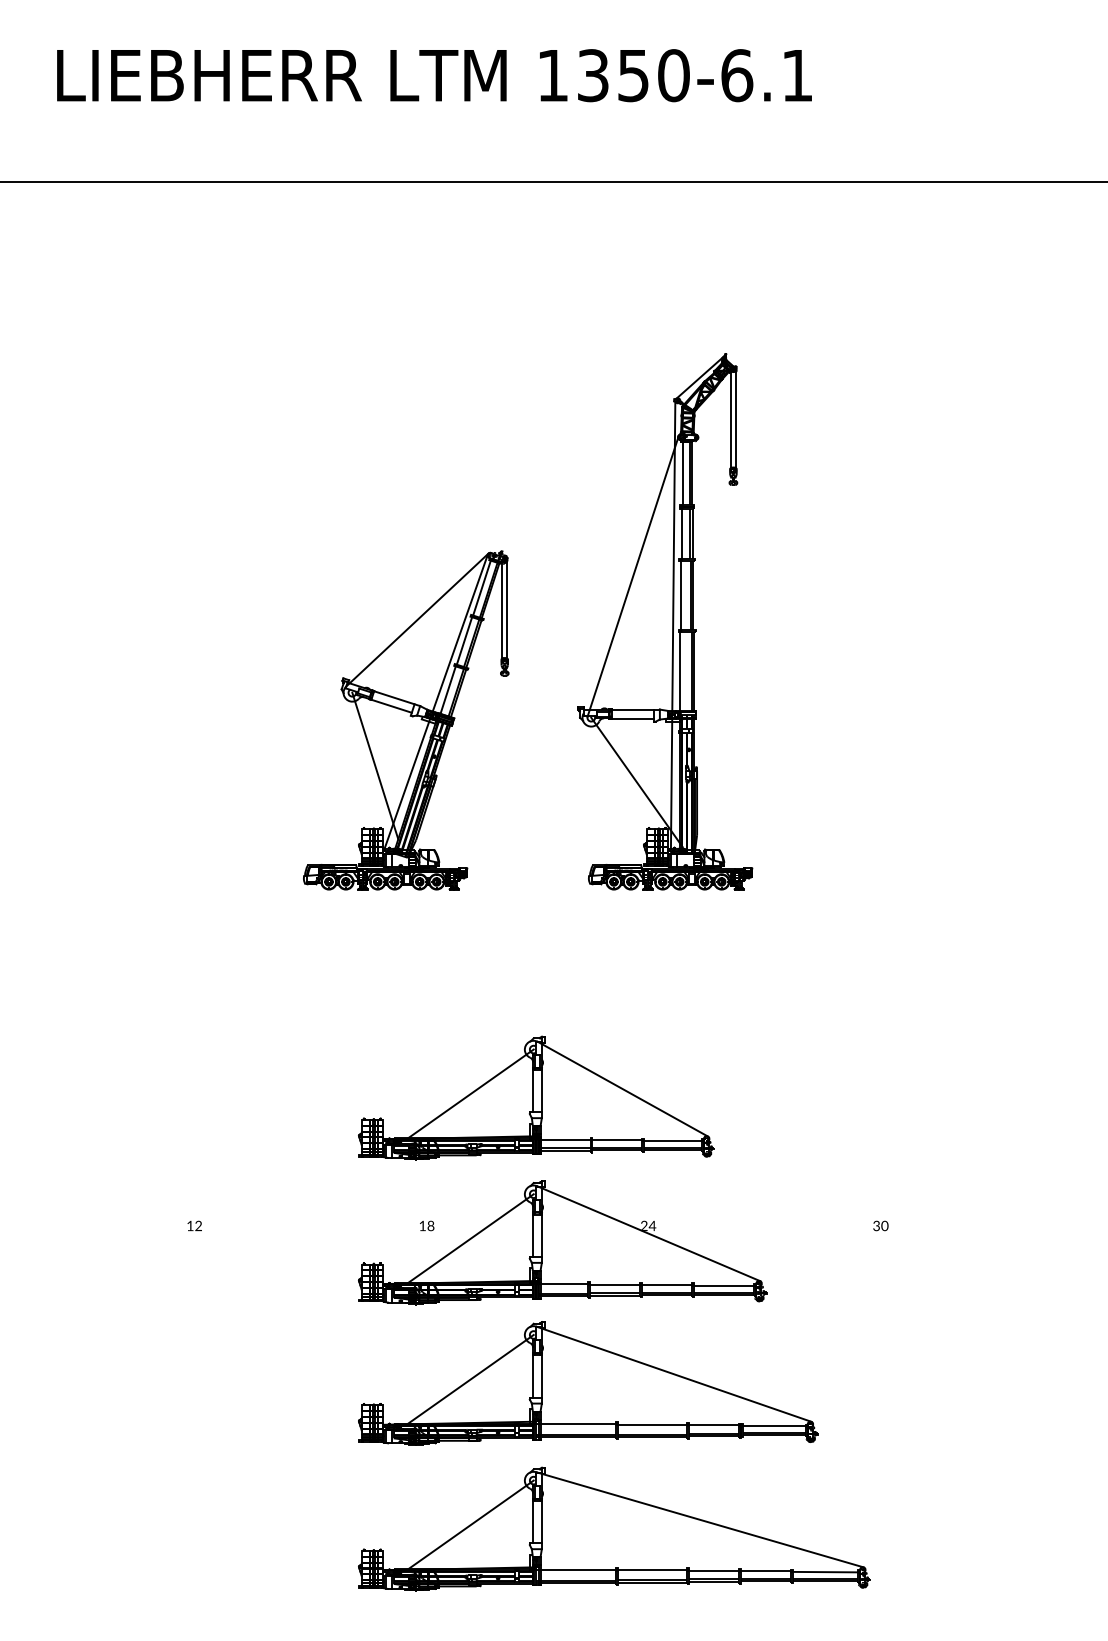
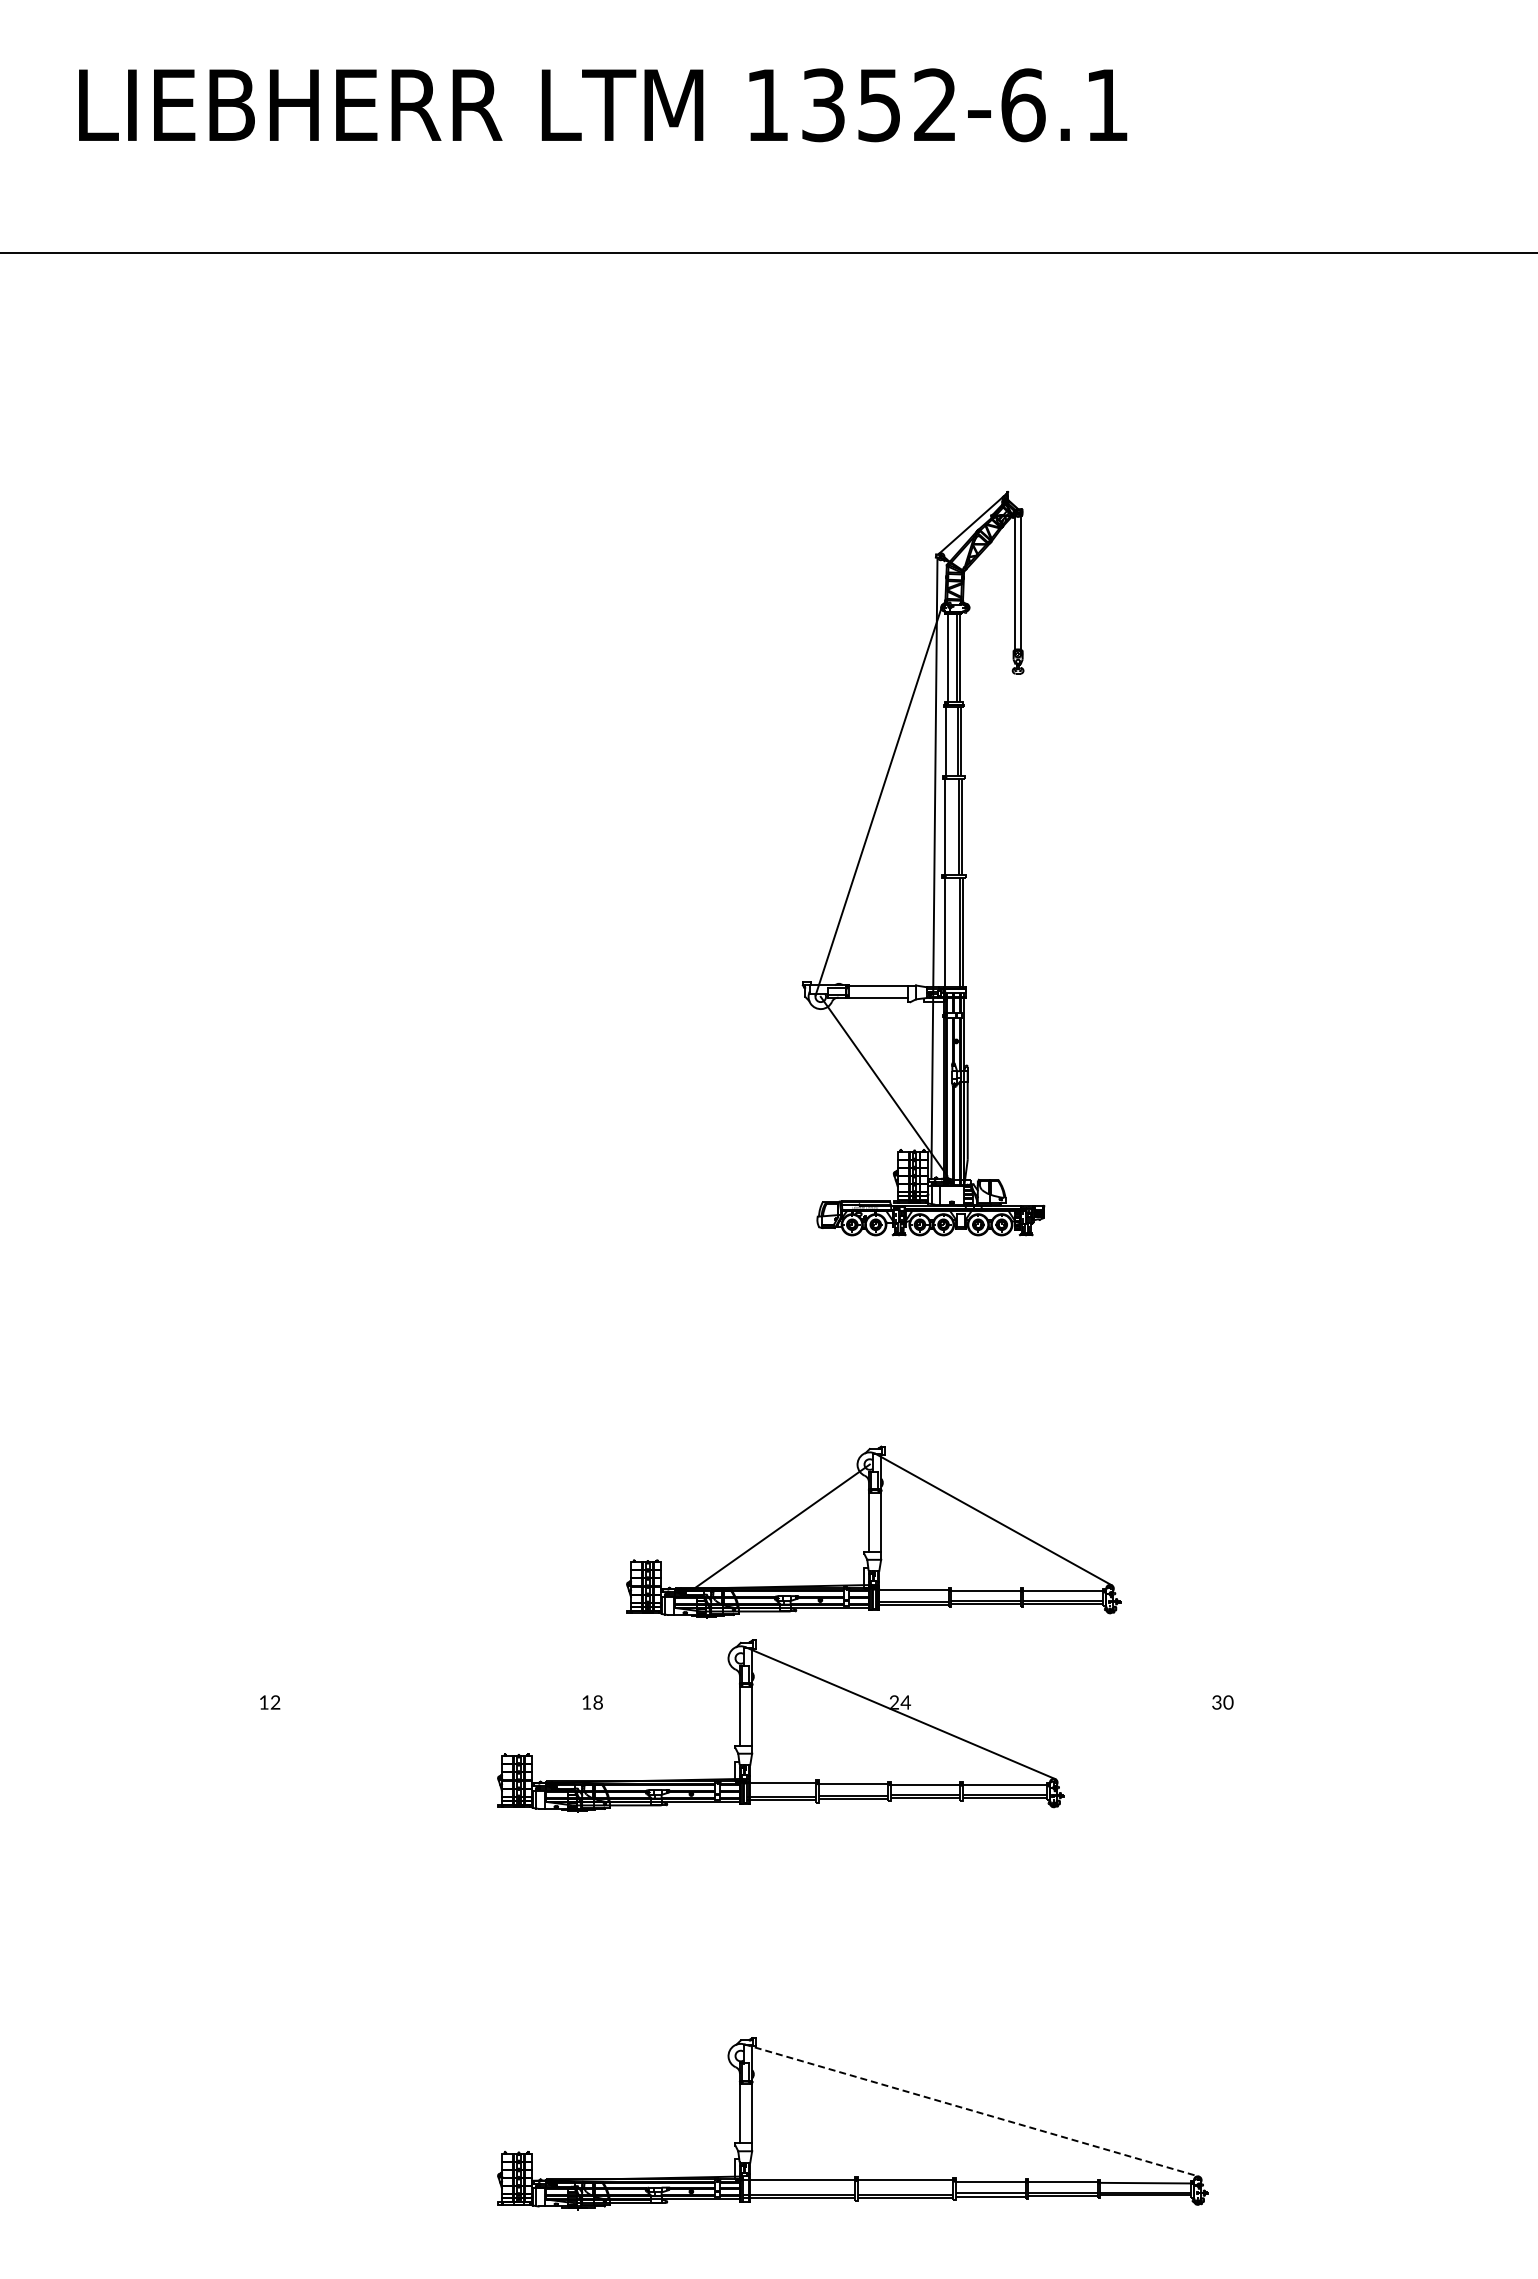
text: (673, 75) -> (935, 105), 1350-6.1 -> 1352-6.1
part: (405, 720) -> (563, 1000), removed
part: (536, 1097) -> (873, 1531), moved
line: (470, 1238) -> (653, 1719), removed
part: (588, 1382) -> (816, 1920), removed
line: (699, 1519) -> (971, 2110), solid -> dashed
line: (470, 1524) -> (653, 2117), removed

